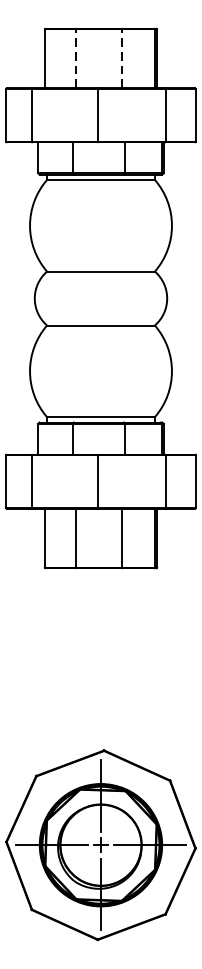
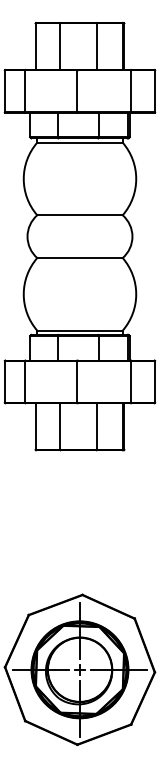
line: (76, 58) -> (60, 46), dashed -> solid
line: (121, 58) -> (96, 46), dashed -> solid

